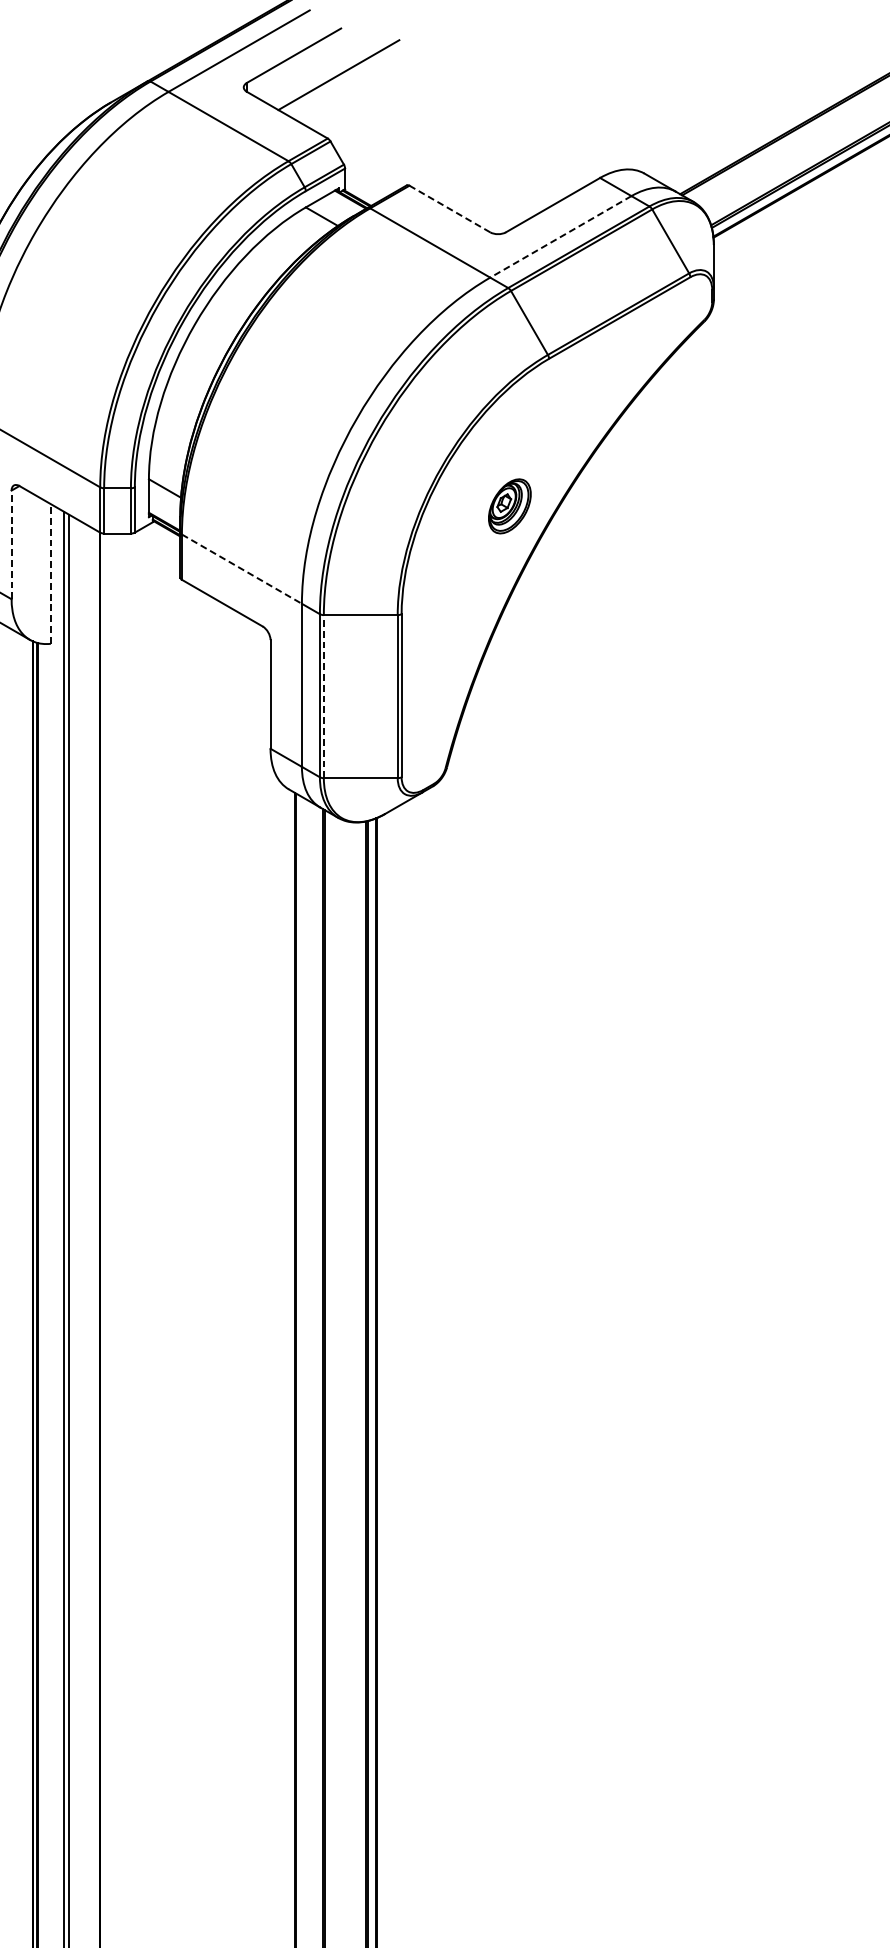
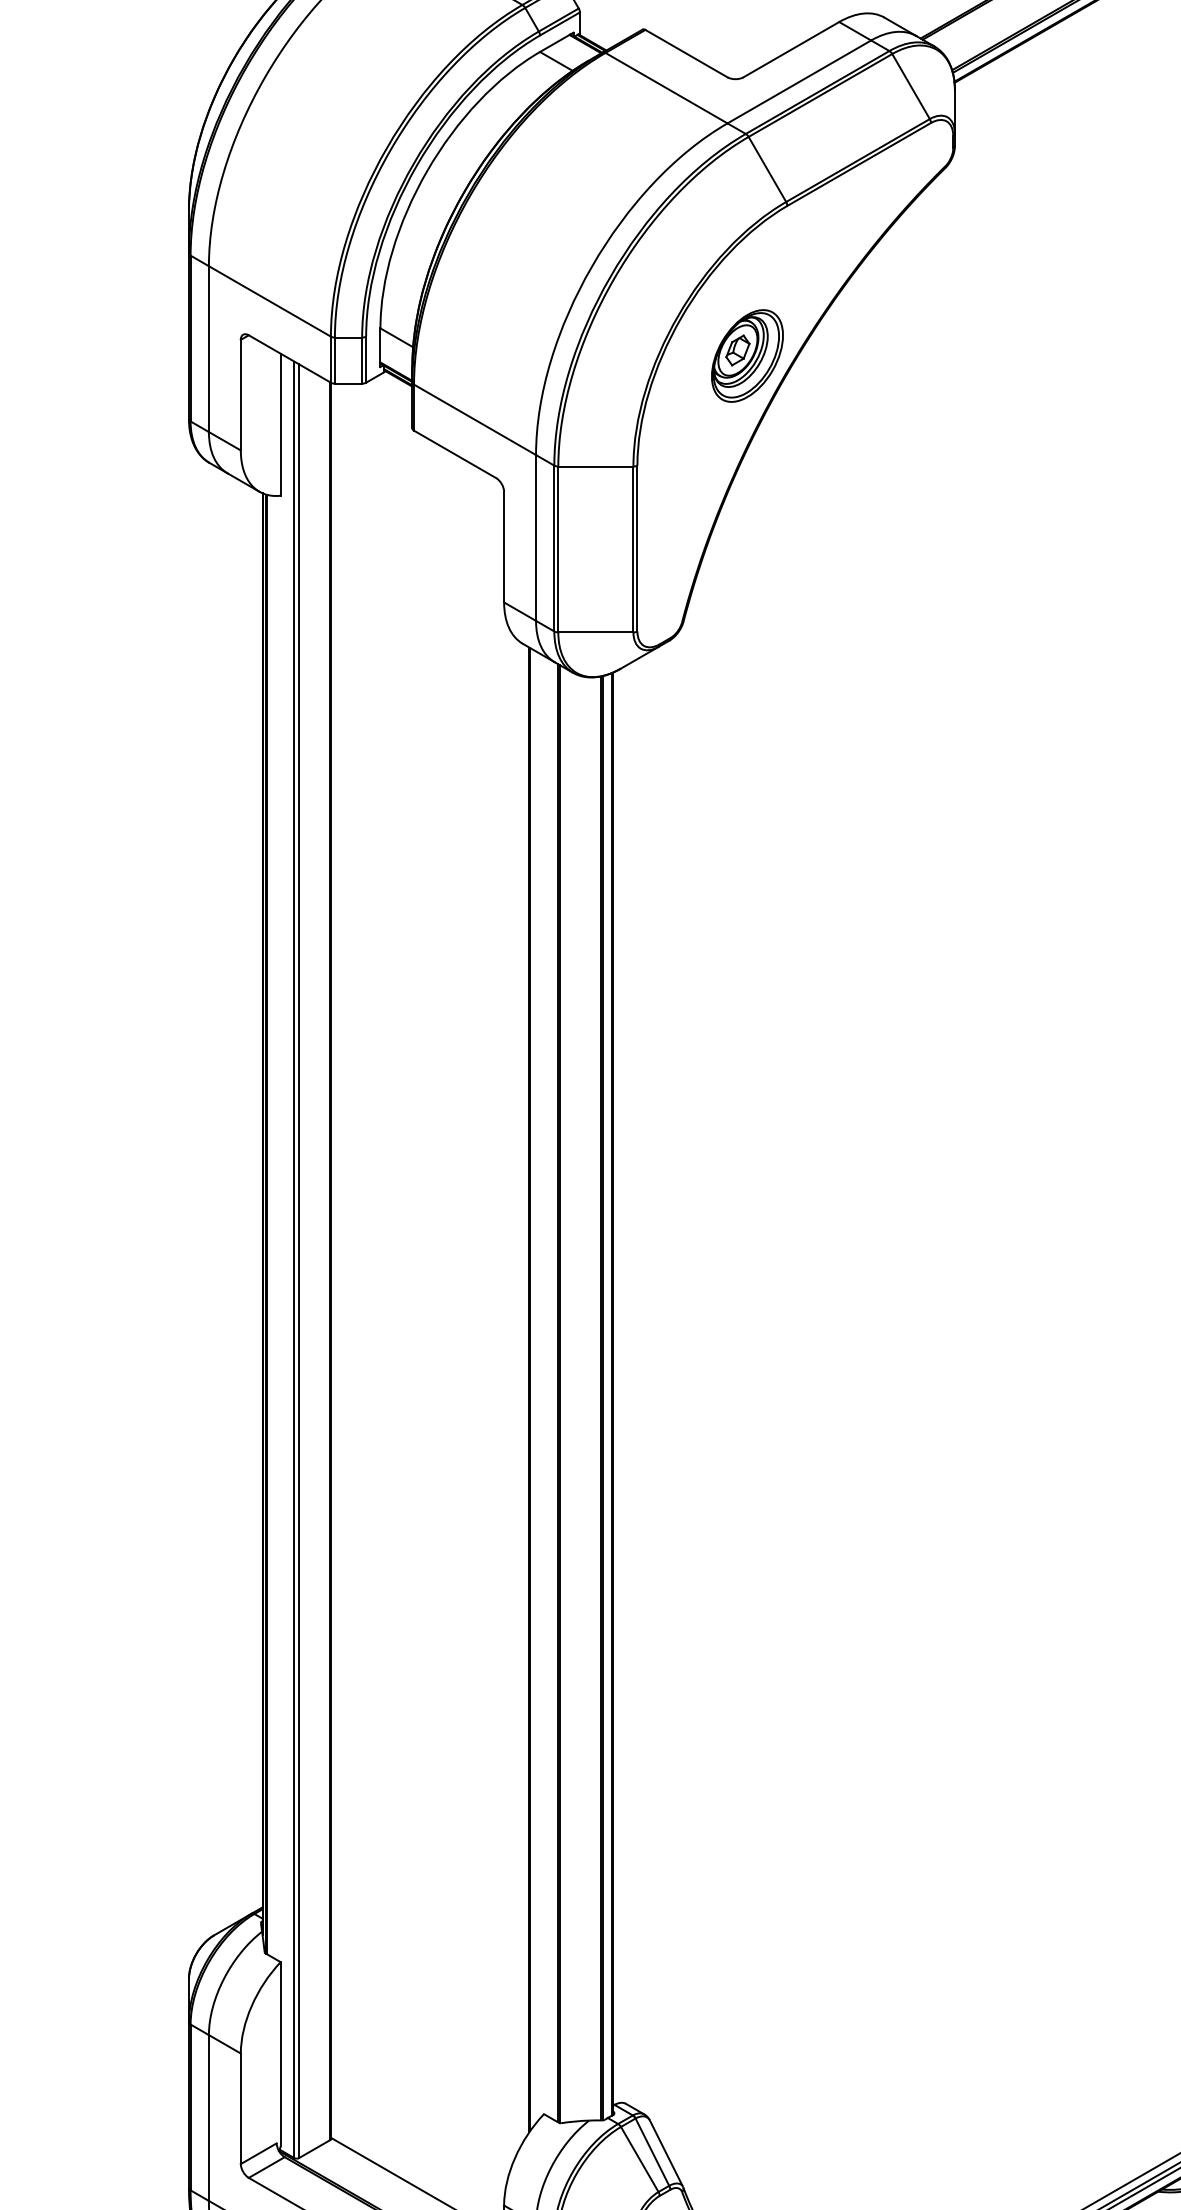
line: (449, 208) -> (686, 53), dashed -> solid
line: (561, 236) -> (799, 81), dashed -> solid
part: (509, 505) -> (747, 355), size x1.67
line: (11, 544) -> (240, 394), dashed -> solid
line: (242, 569) -> (475, 420), dashed -> solid
line: (50, 573) -> (280, 424), dashed -> solid
line: (324, 696) -> (558, 549), dashed -> solid

